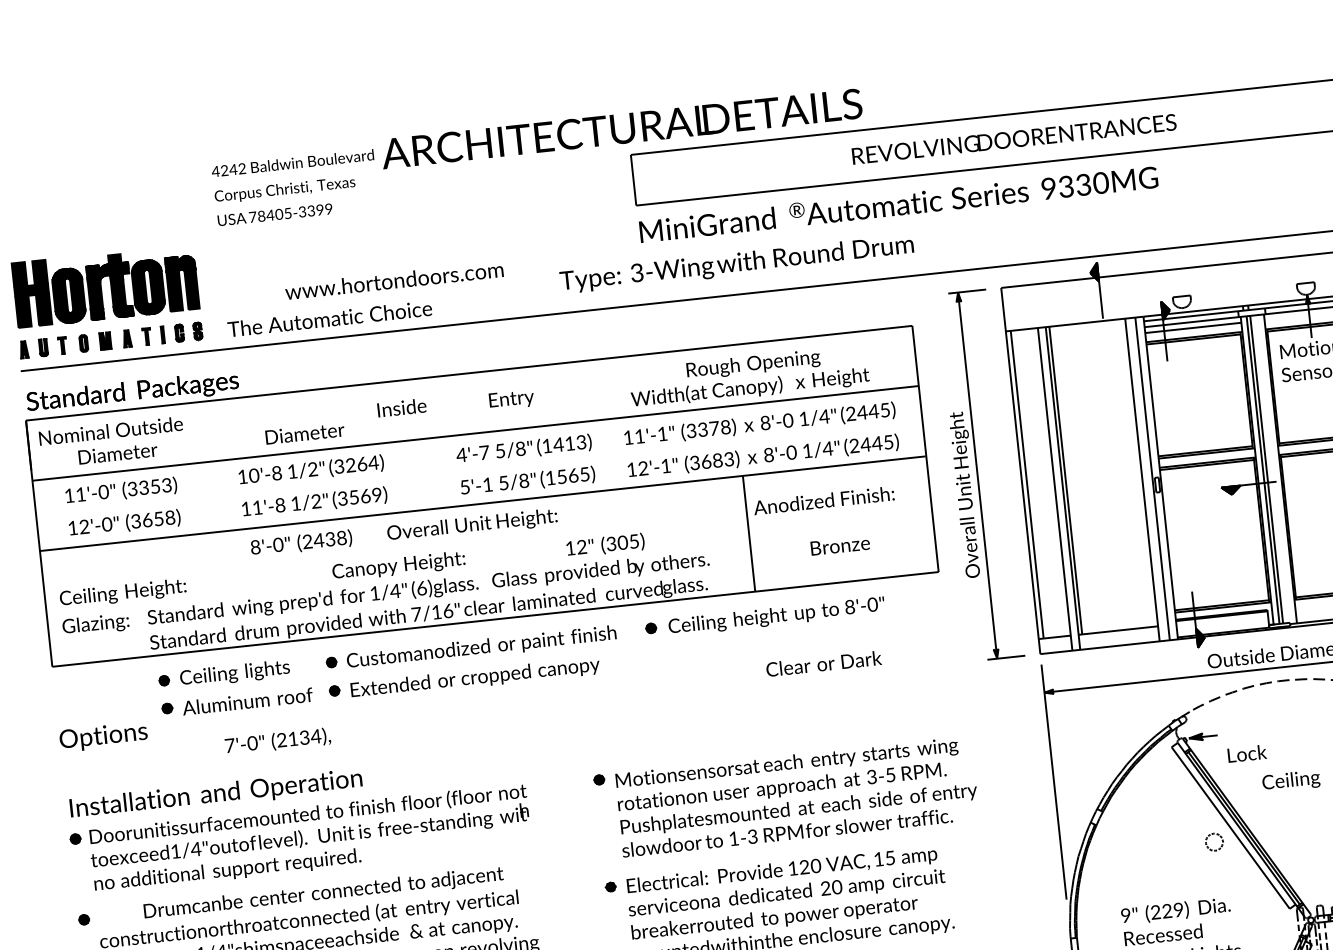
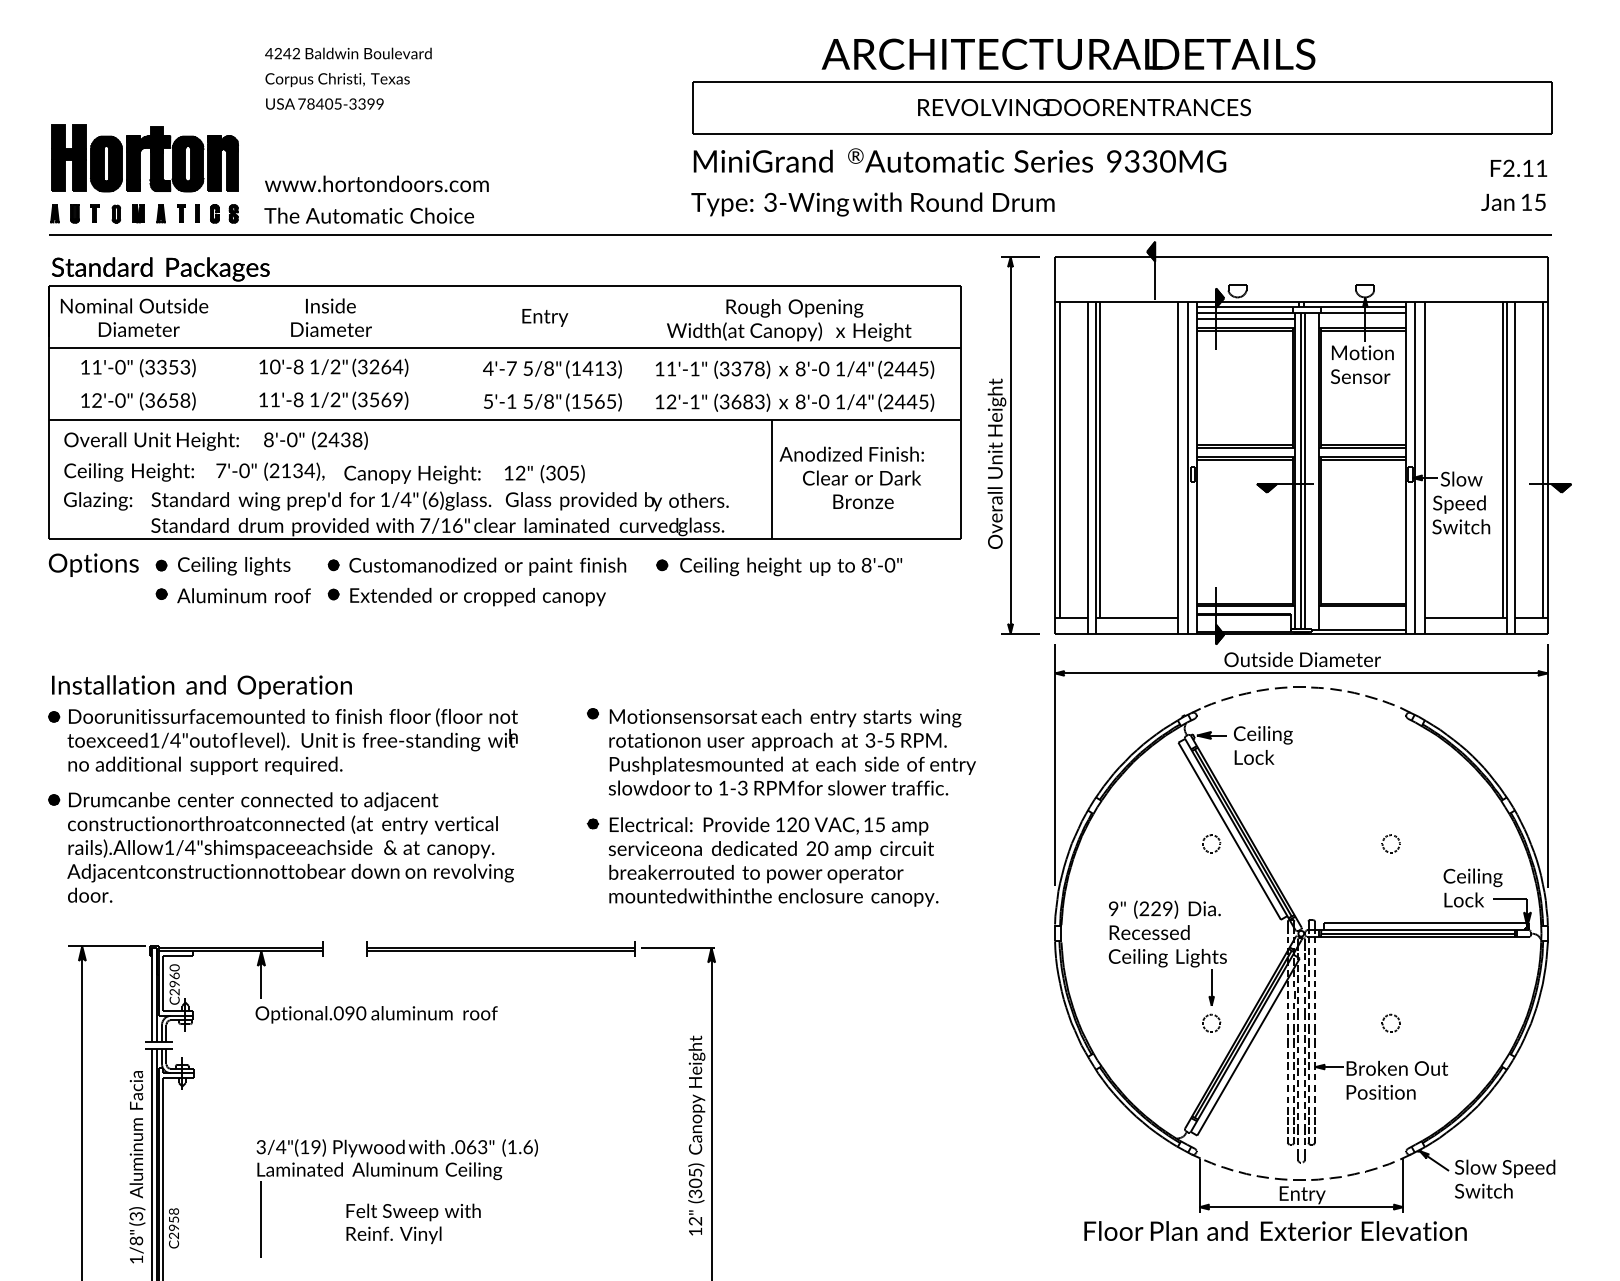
text: (621, 128) -> (1068, 53), moved
text: (736, 264) -> (872, 204), moved
text: (393, 280) -> (376, 183), moved
text: (401, 407) -> (330, 305), moved
text: (472, 525) -> (151, 441), moved
text: (605, 545) -> (544, 474), moved
text: (823, 663) -> (861, 477), moved
text: (103, 736) -> (93, 564), moved
text: (277, 741) -> (270, 471), moved
text: (1291, 781) -> (1263, 735), moved
text: (323, 893) -> (253, 801), moved

